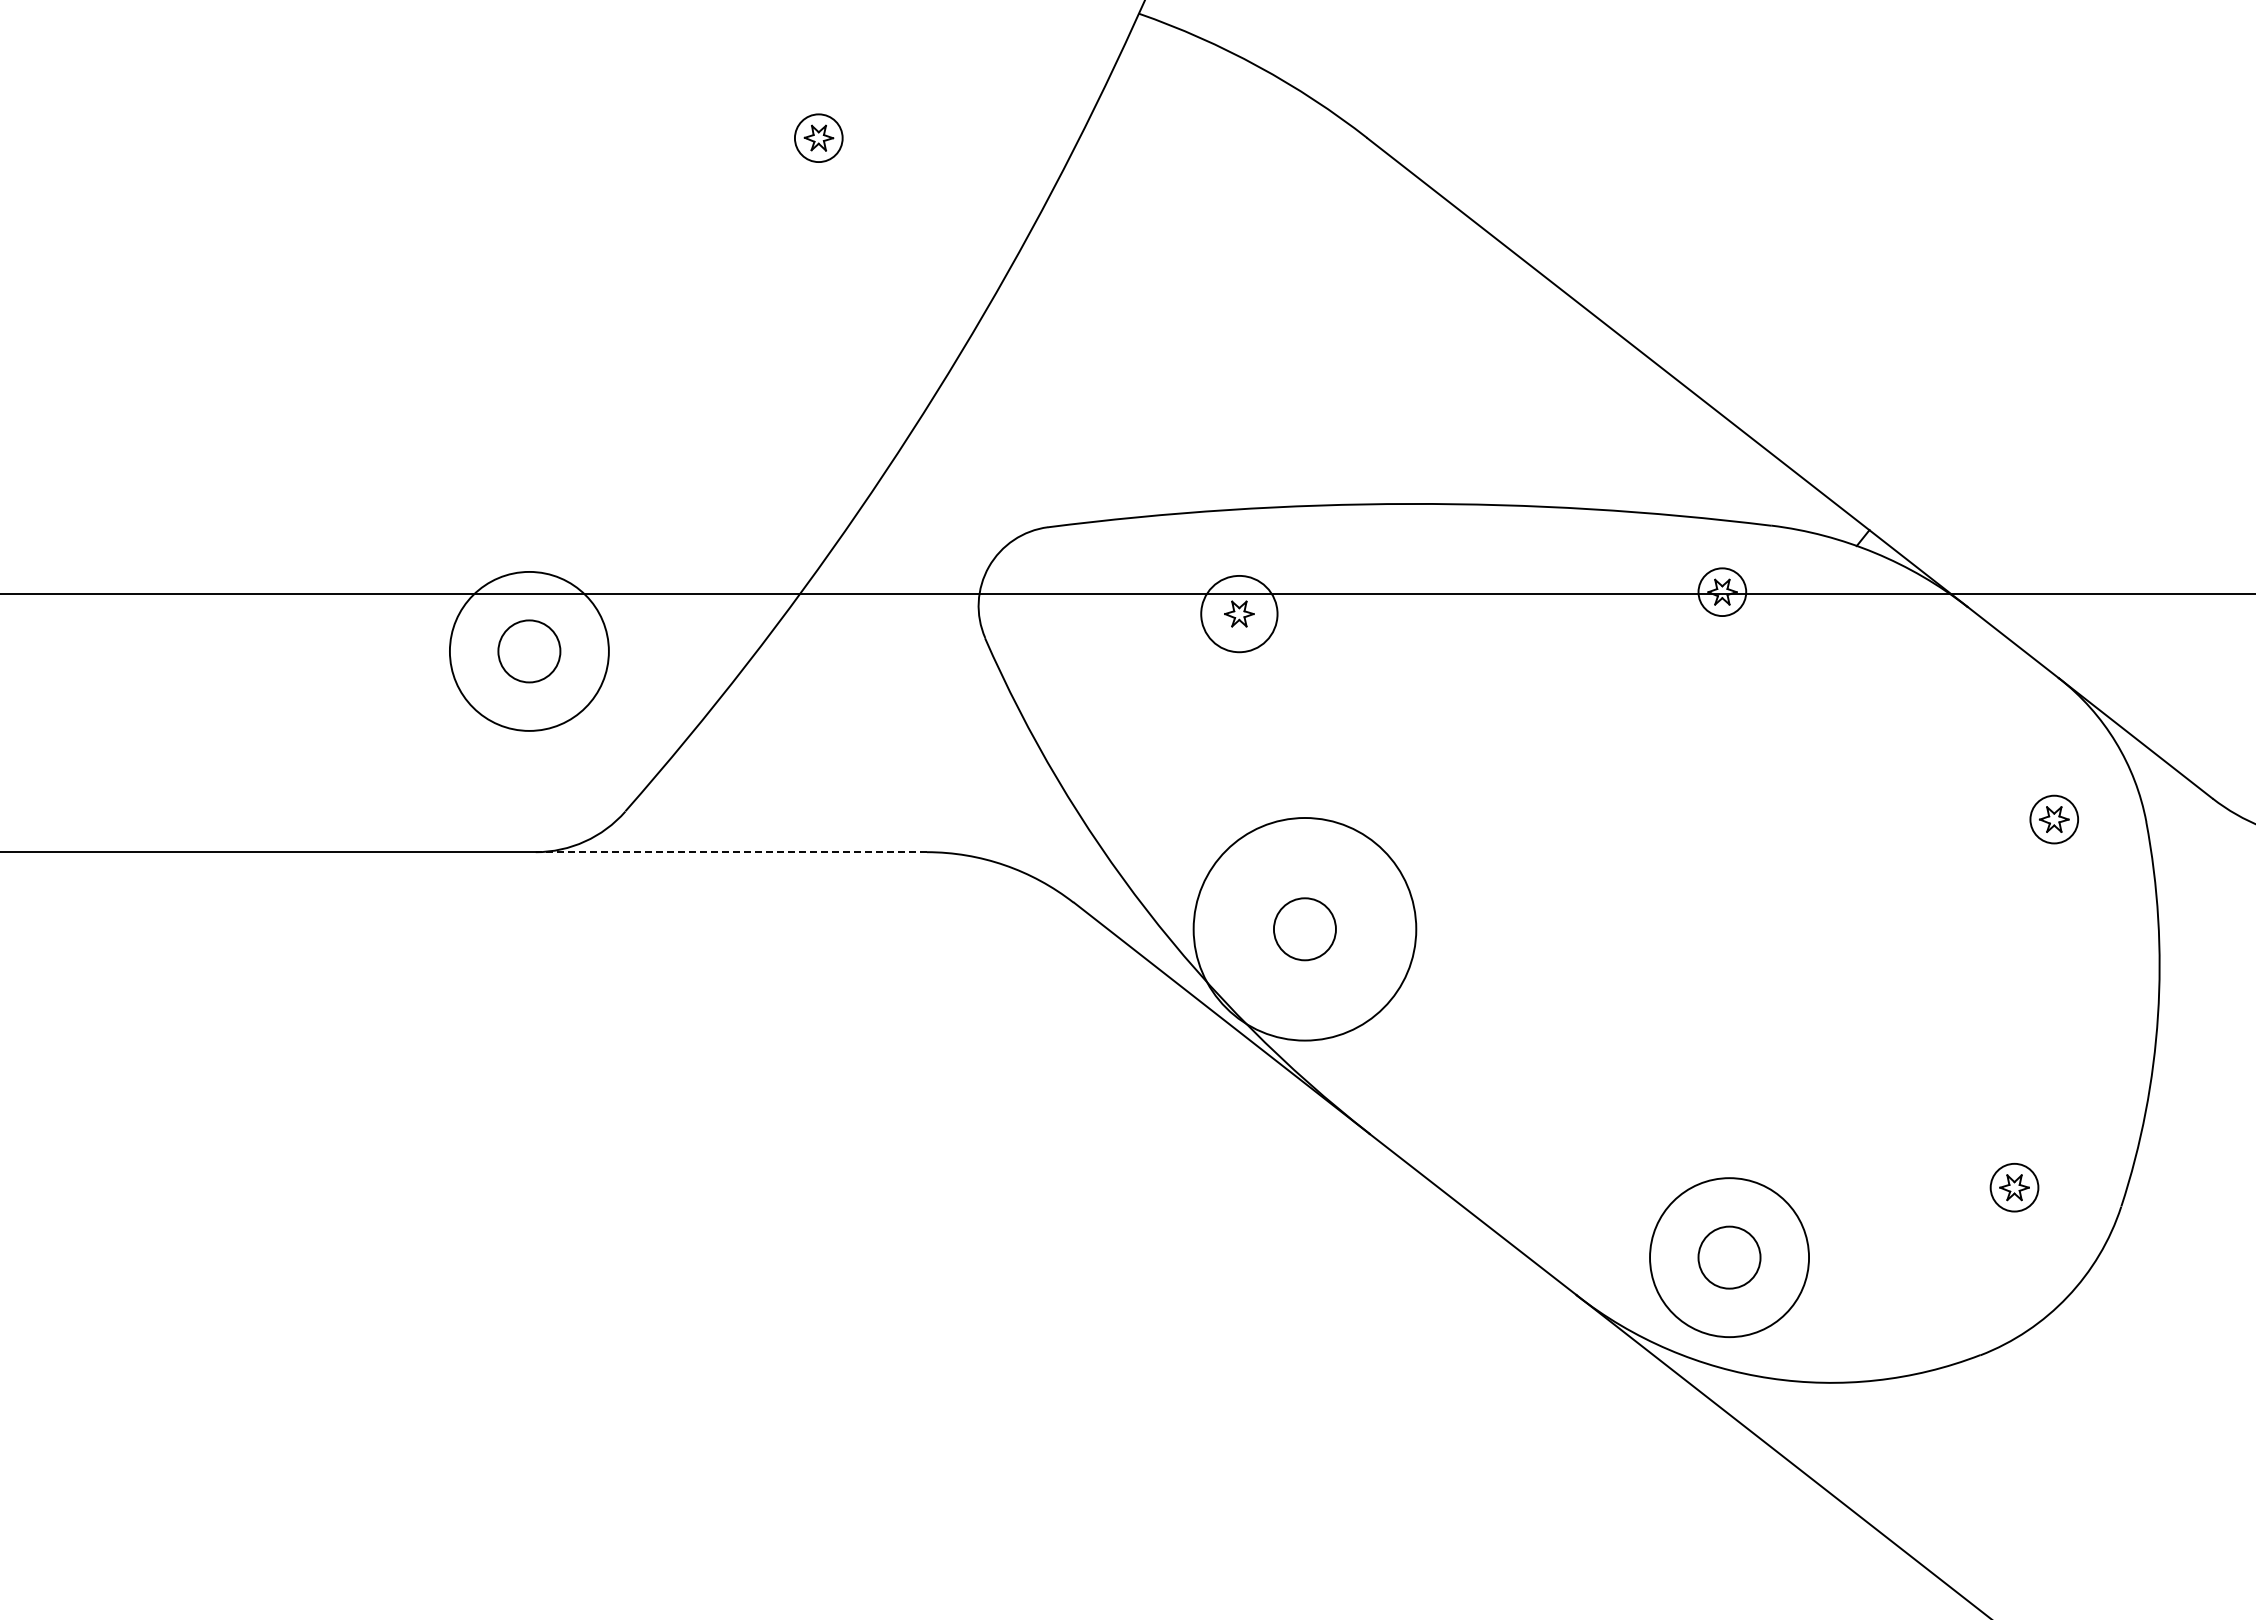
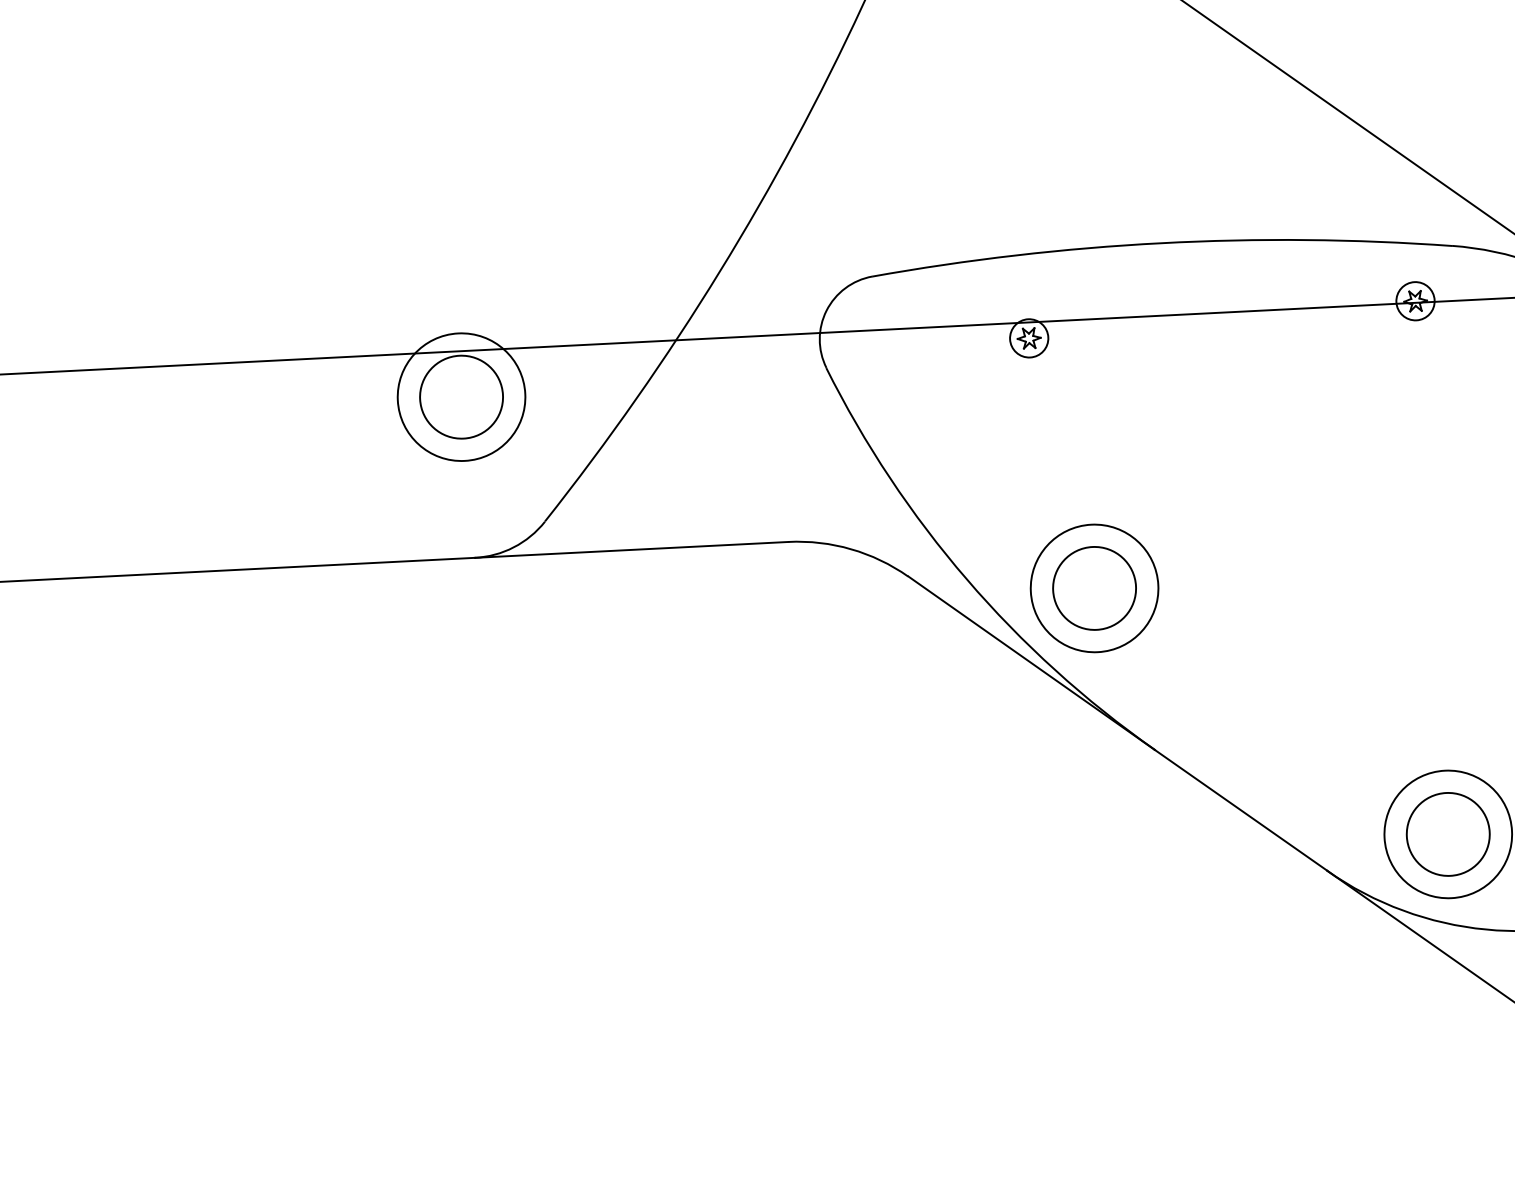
circle: (1239, 613) -> (1029, 337), size x0.62
circle: (529, 651) -> (461, 397), size x1.67
line: (731, 852) -> (631, 550), dashed -> solid
circle: (1304, 928) -> (1094, 587), size x0.71
circle: (1304, 928) -> (1094, 587), size x1.67
circle: (1729, 1257) -> (1448, 834), size x1.67

